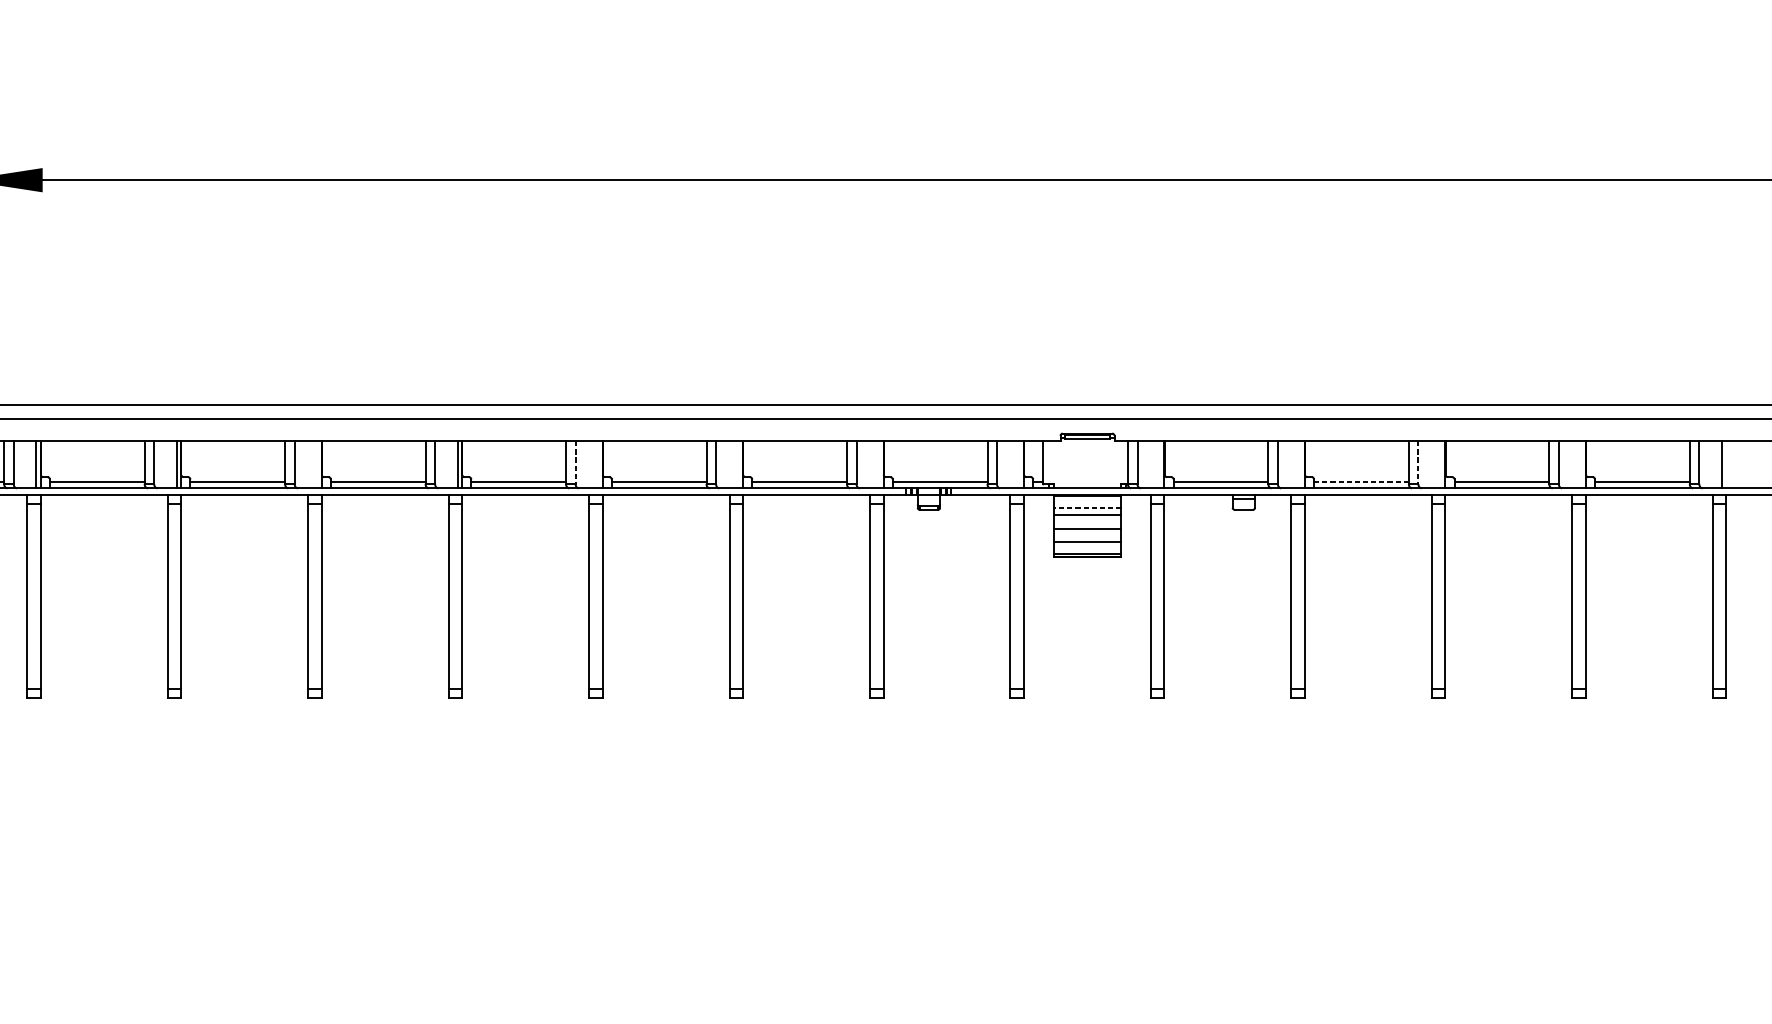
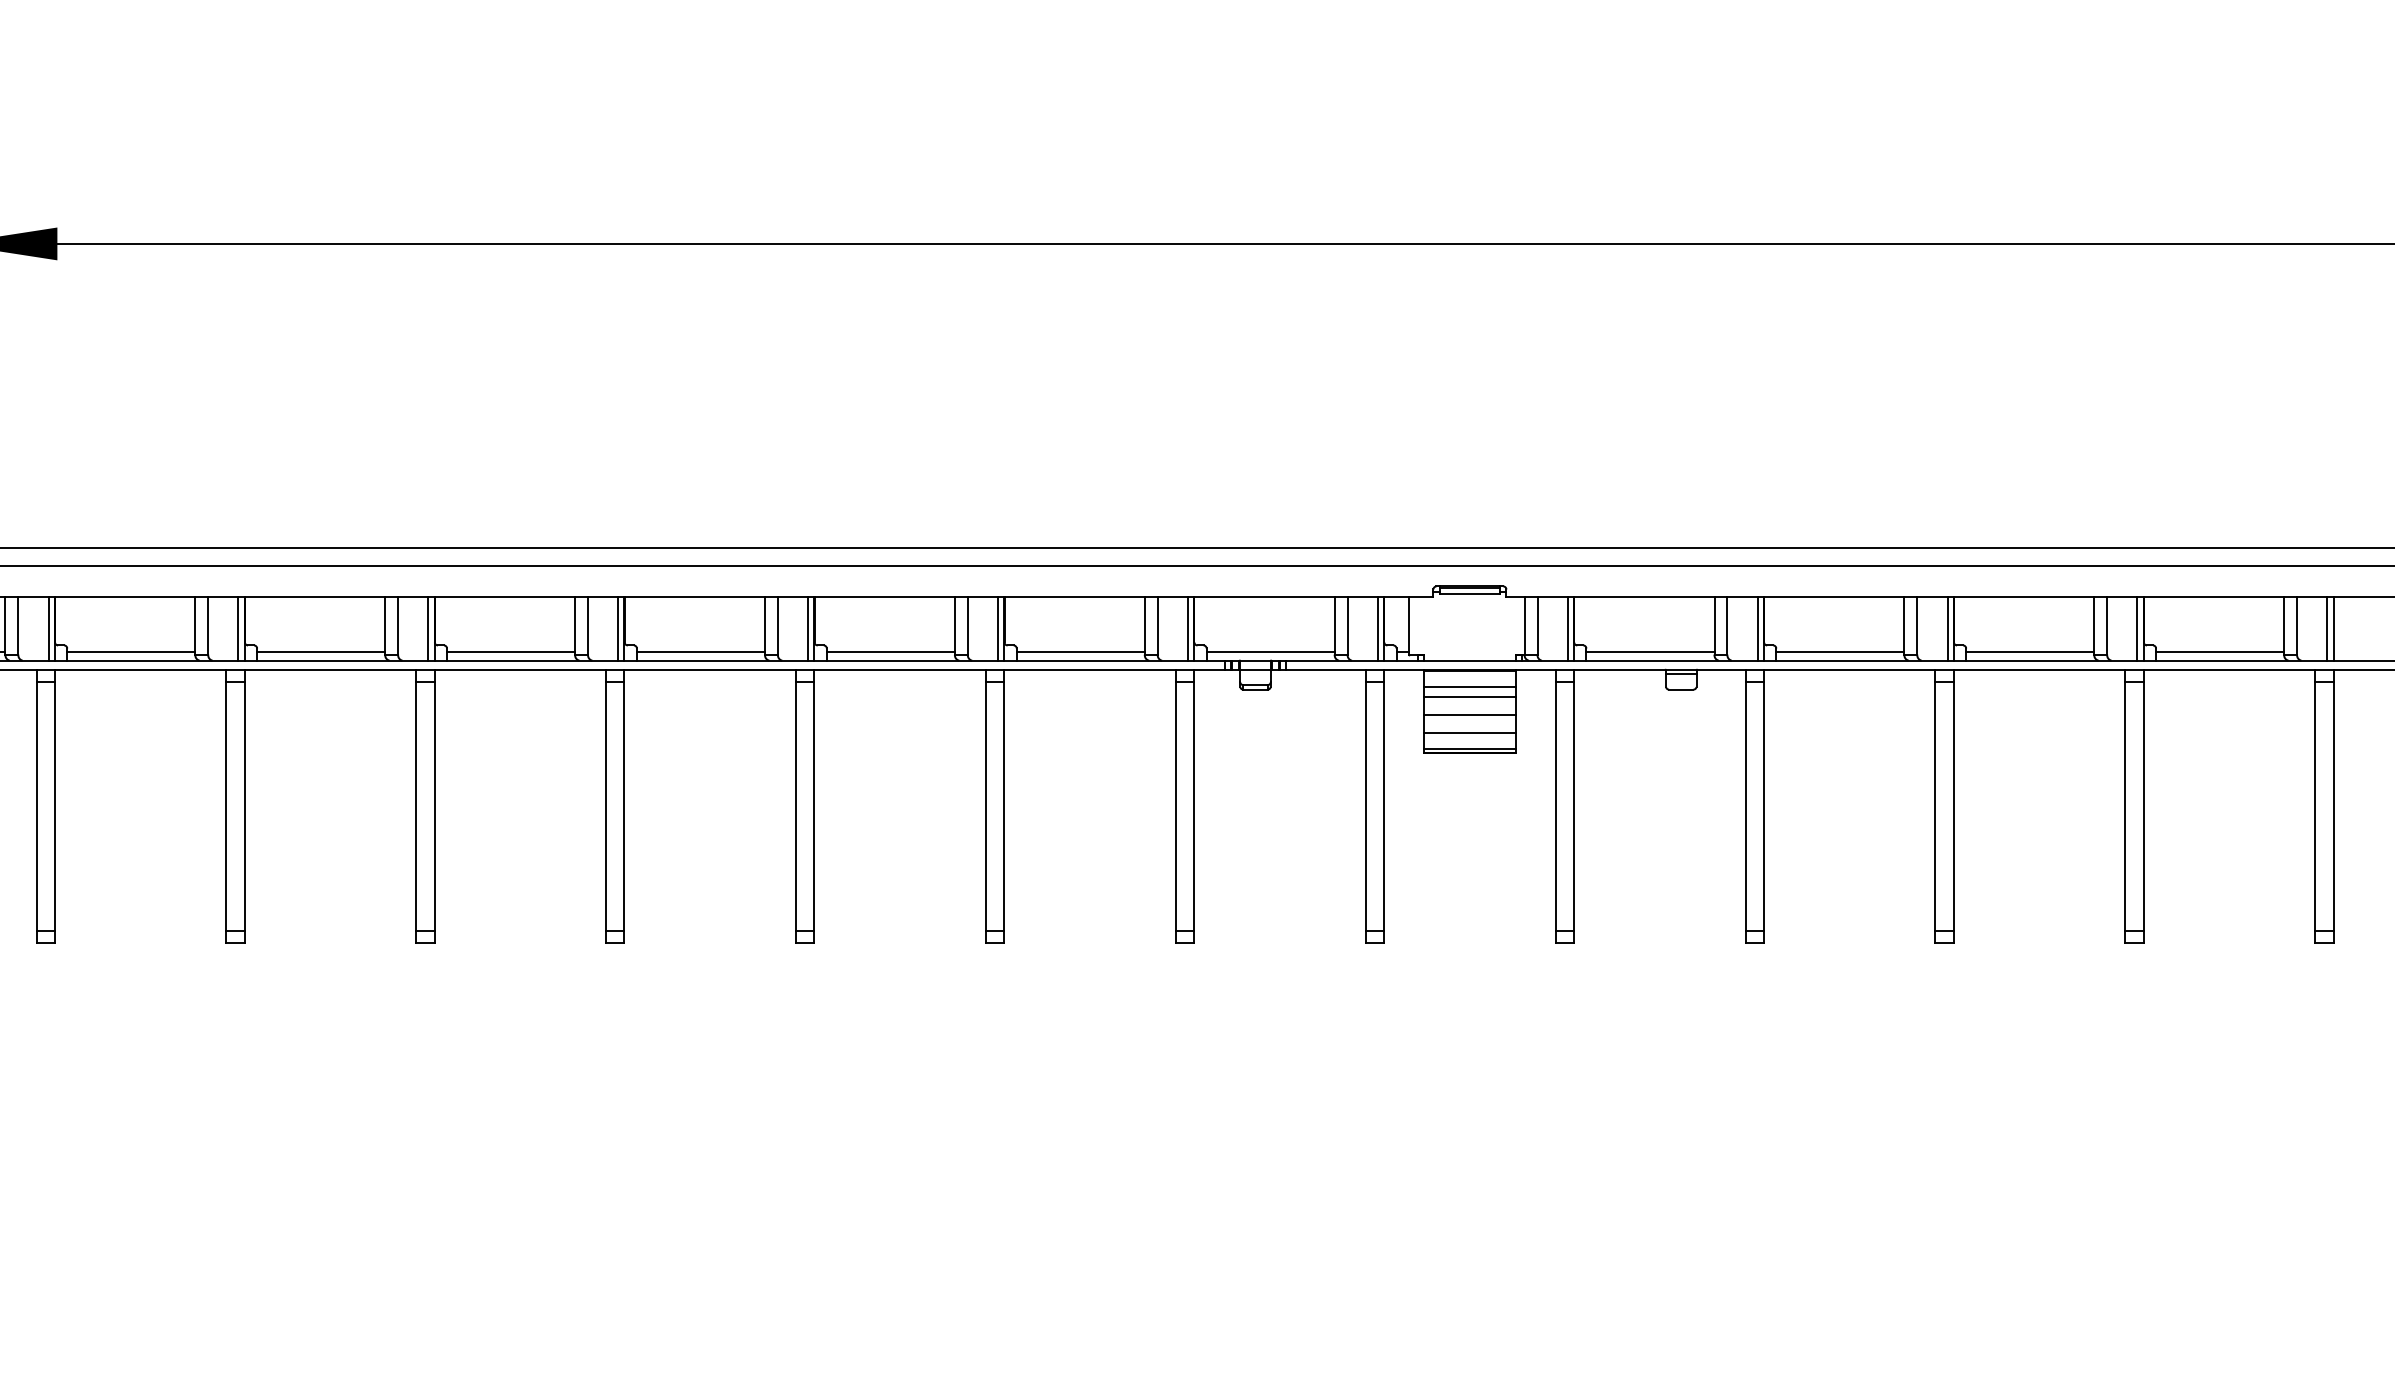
line: (575, 462) -> (777, 625), dashed -> solid
line: (1418, 462) -> (1917, 625), dashed -> solid
line: (317, 464) -> (428, 628), added
line: (598, 464) -> (808, 628), added
line: (738, 464) -> (998, 628), added
line: (878, 464) -> (1187, 628), added
line: (1019, 464) -> (1377, 628), added
line: (1159, 464) -> (1567, 628), added
line: (1300, 464) -> (1757, 628), added
line: (1440, 464) -> (1947, 628), added
line: (1581, 464) -> (2137, 628), added
line: (1726, 464) -> (2333, 628), added
line: (1361, 481) -> (1840, 651), dashed -> solid
line: (1087, 507) -> (1469, 686), dashed -> solid

